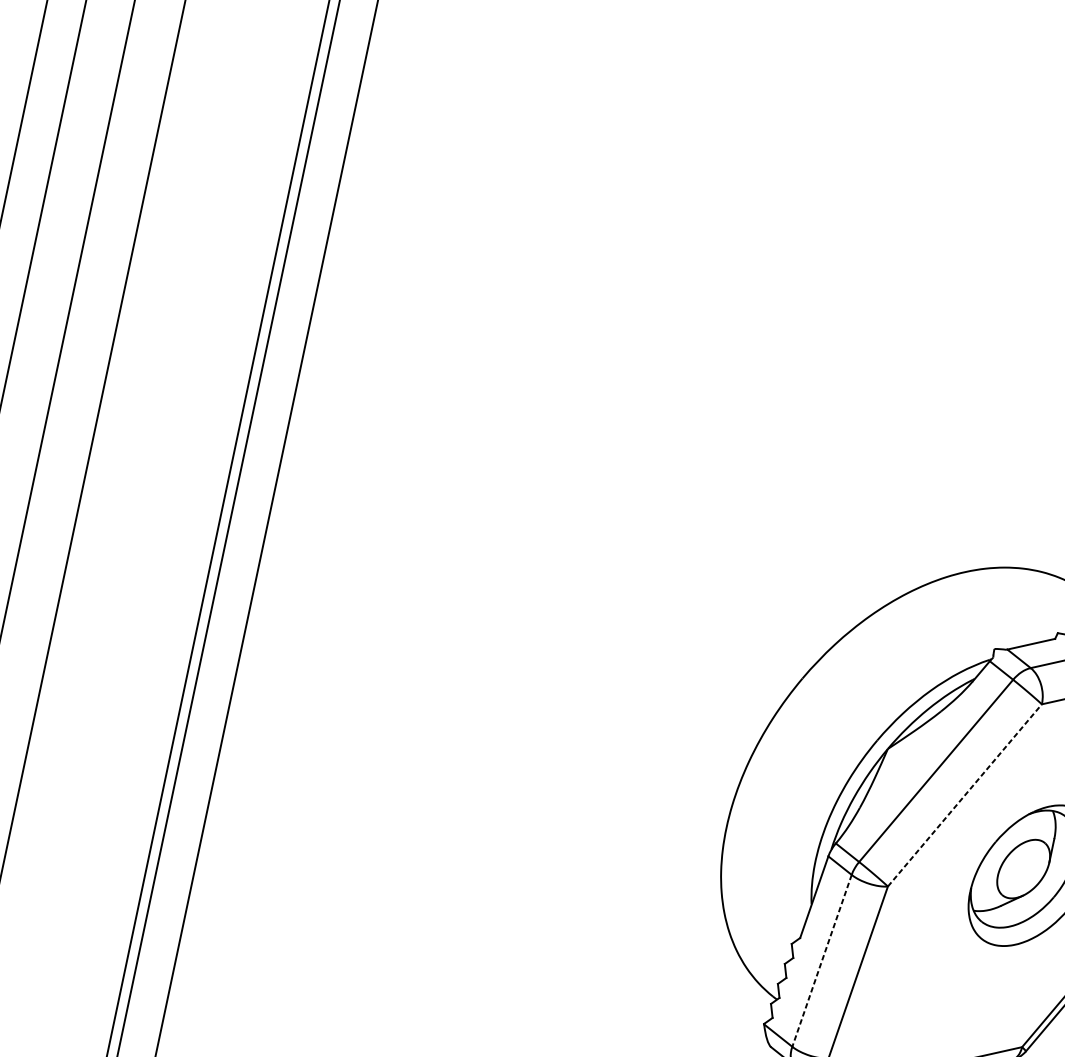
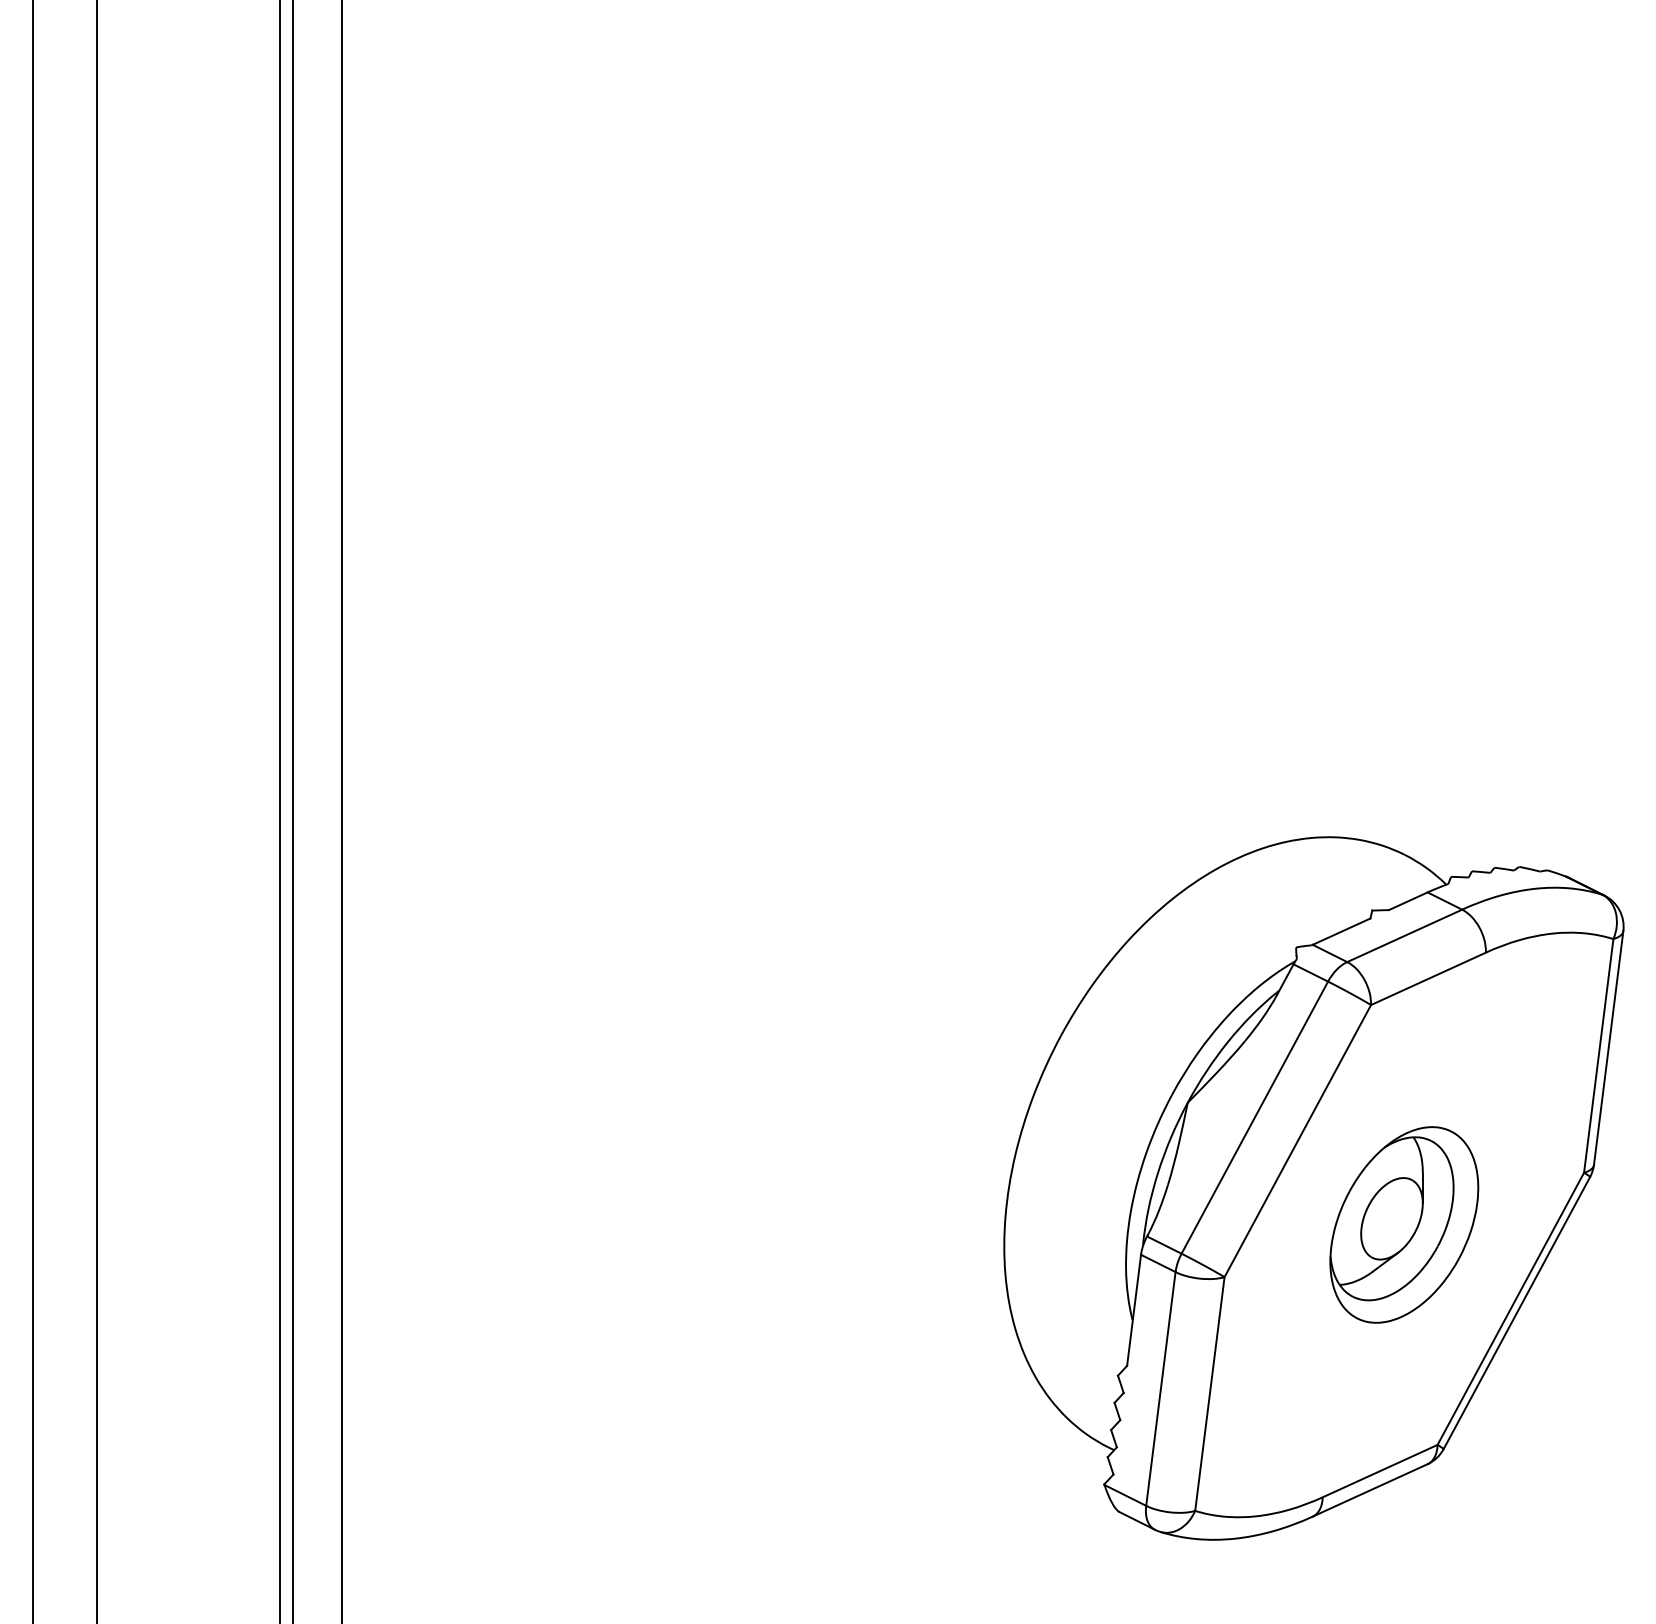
line: (964, 795) -> (1297, 1141), dashed -> solid
line: (821, 960) -> (1160, 1388), dashed -> solid

